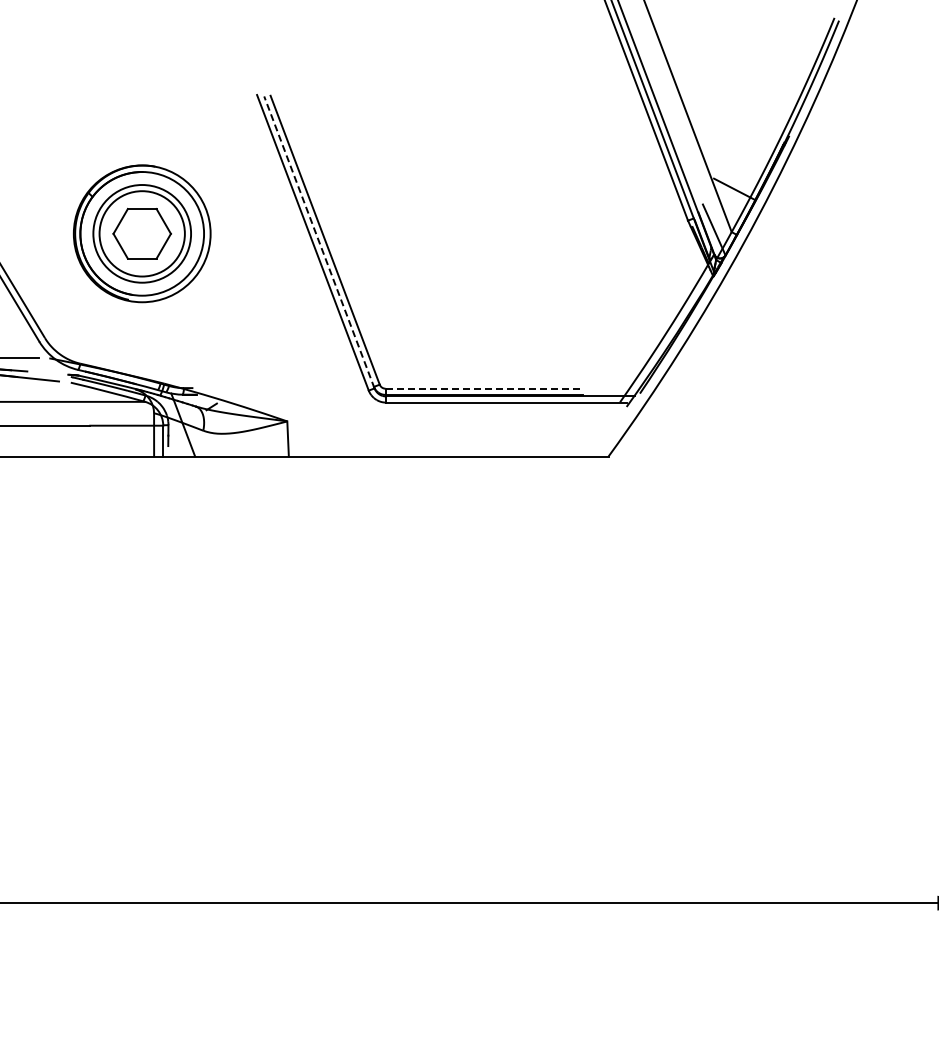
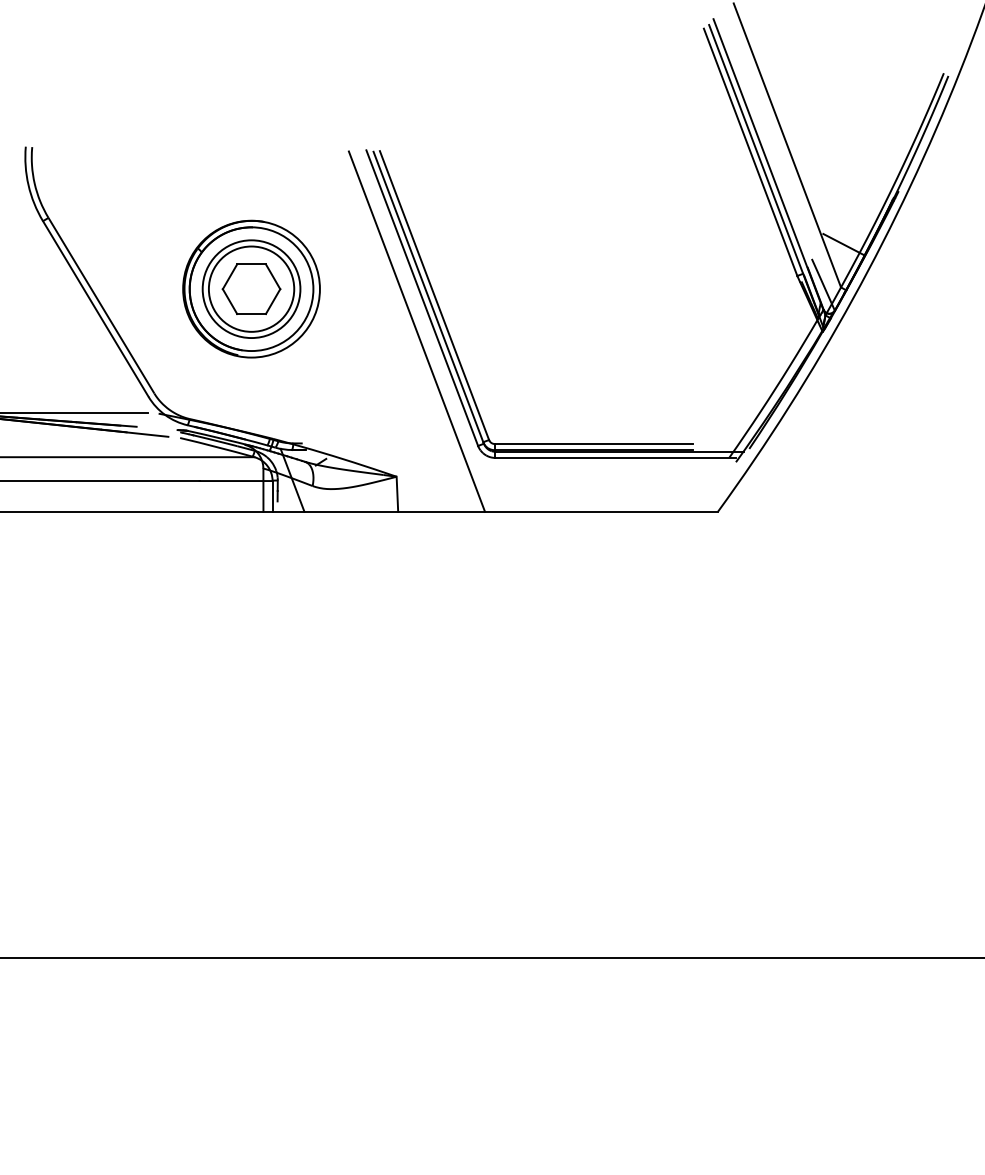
line: (319, 242) -> (428, 297), dashed -> solid
line: (307, 276) -> (416, 331), added
line: (484, 389) -> (593, 444), dashed -> solid

